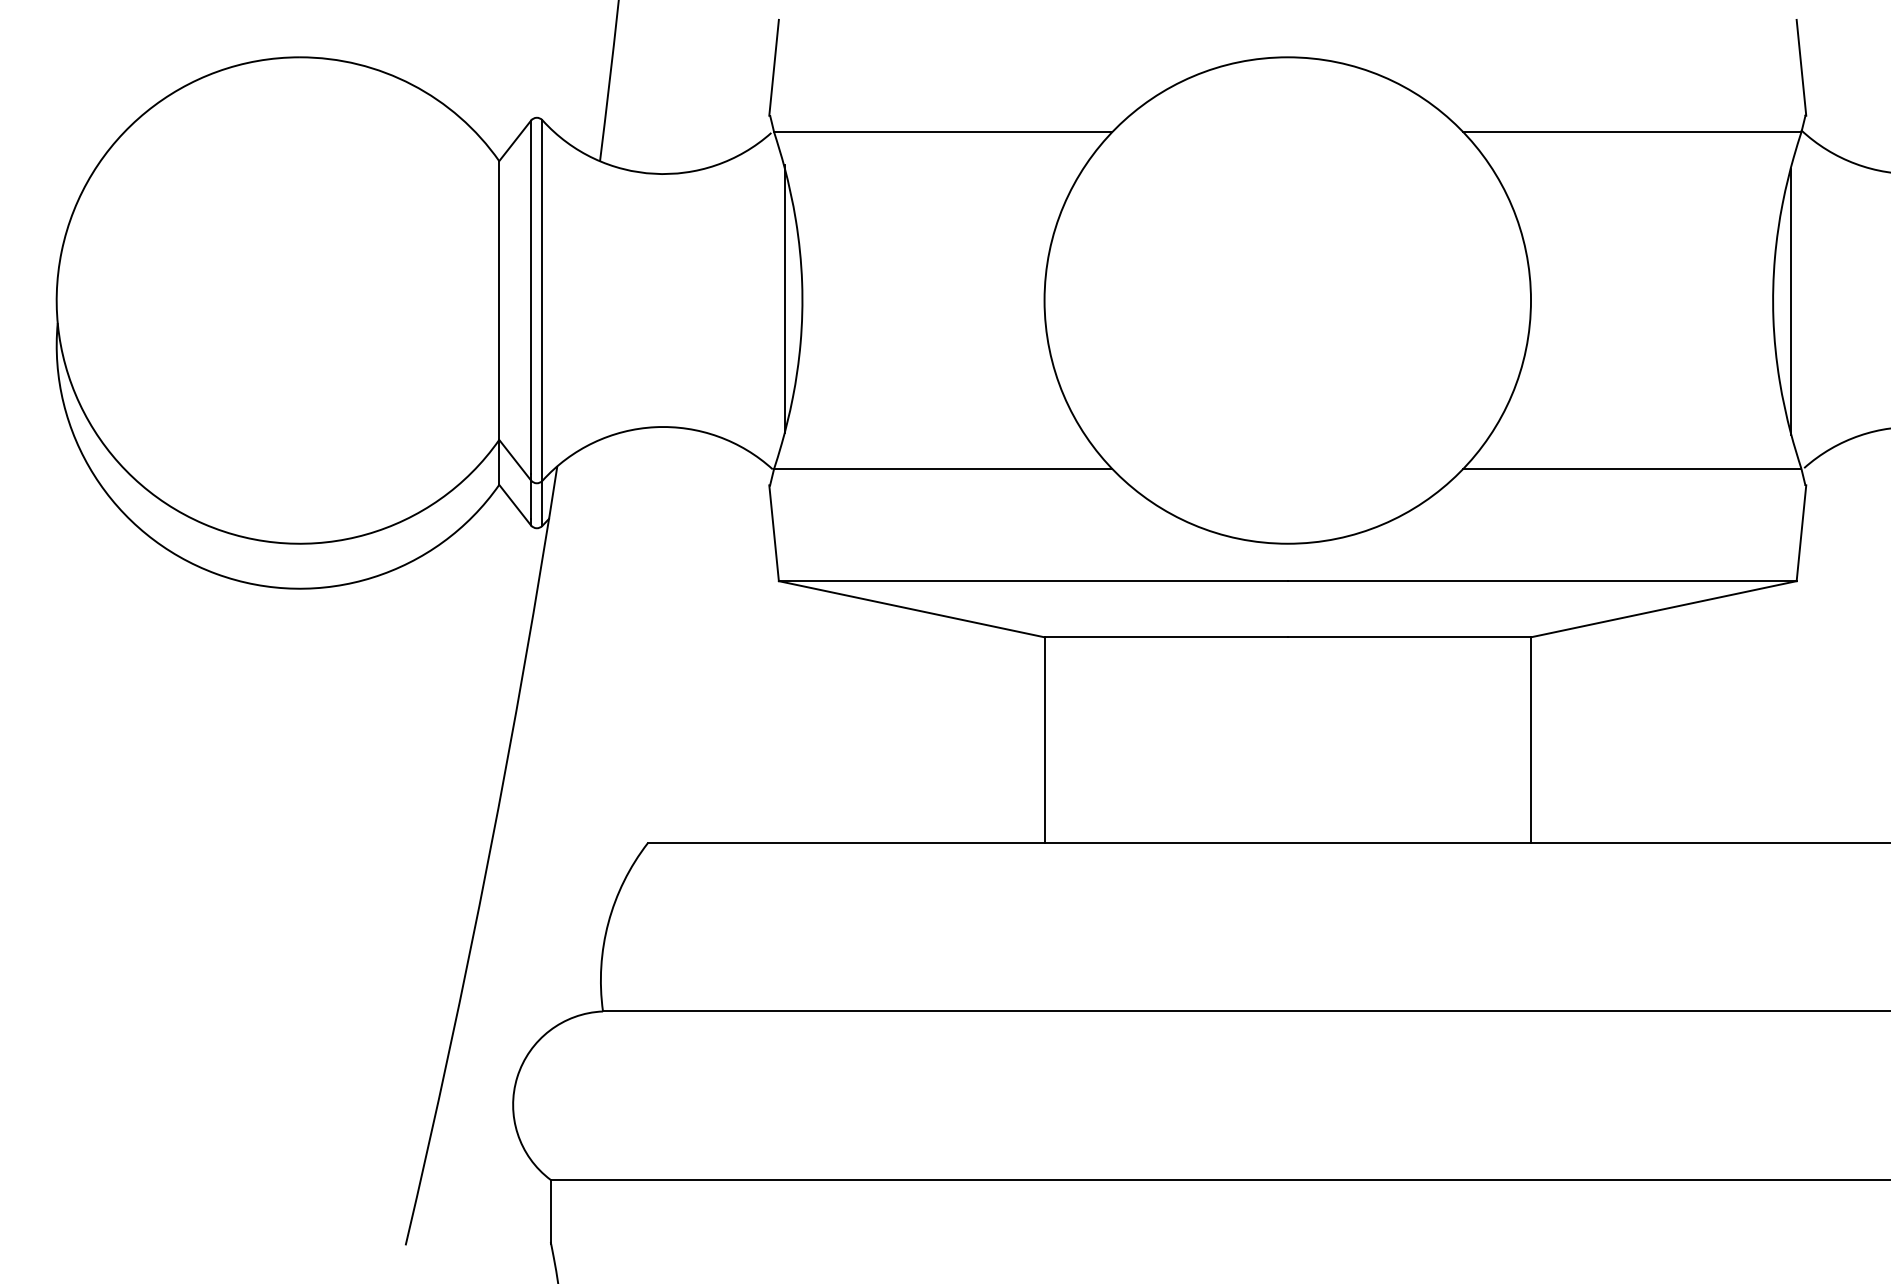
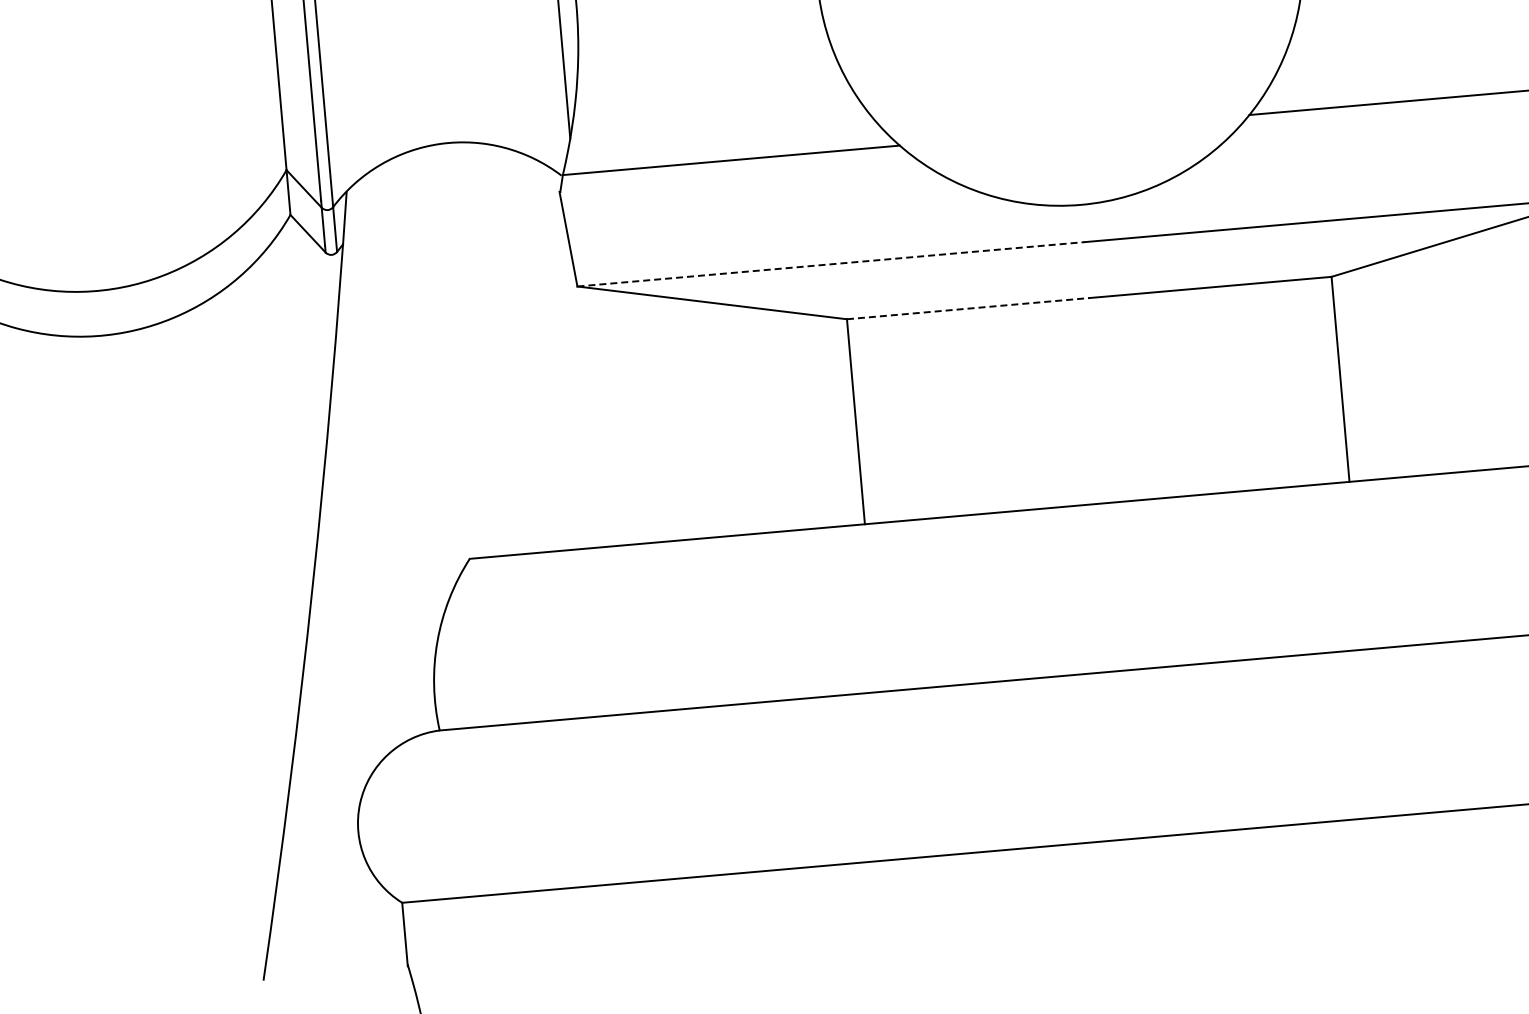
line: (1033, 581) -> (831, 264), solid -> dashed
line: (1166, 637) -> (968, 308), solid -> dashed

